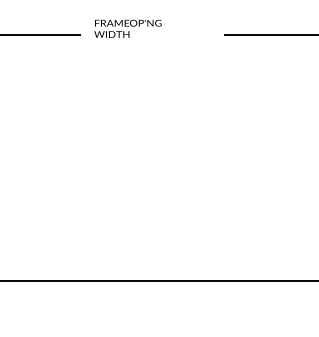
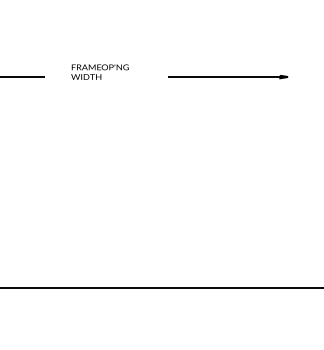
text: (127, 28) -> (99, 71), moved

